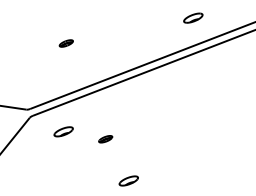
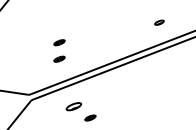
part: (193, 17) -> (159, 22), size x0.6
part: (65, 64) -> (58, 59), added
part: (63, 131) -> (73, 106), moved

